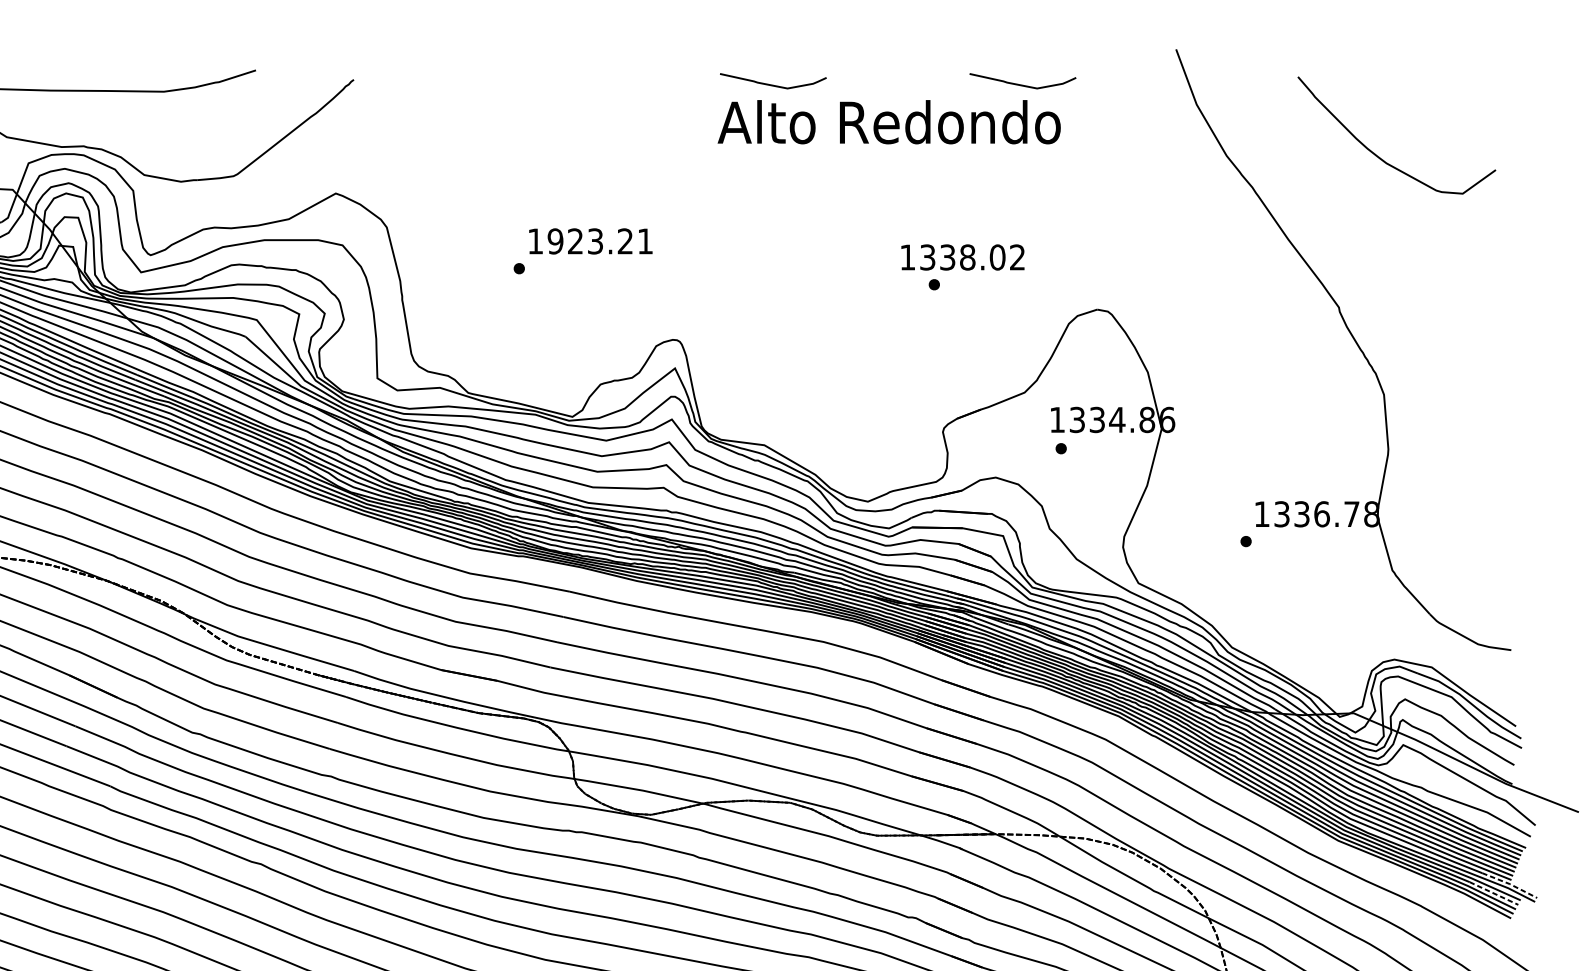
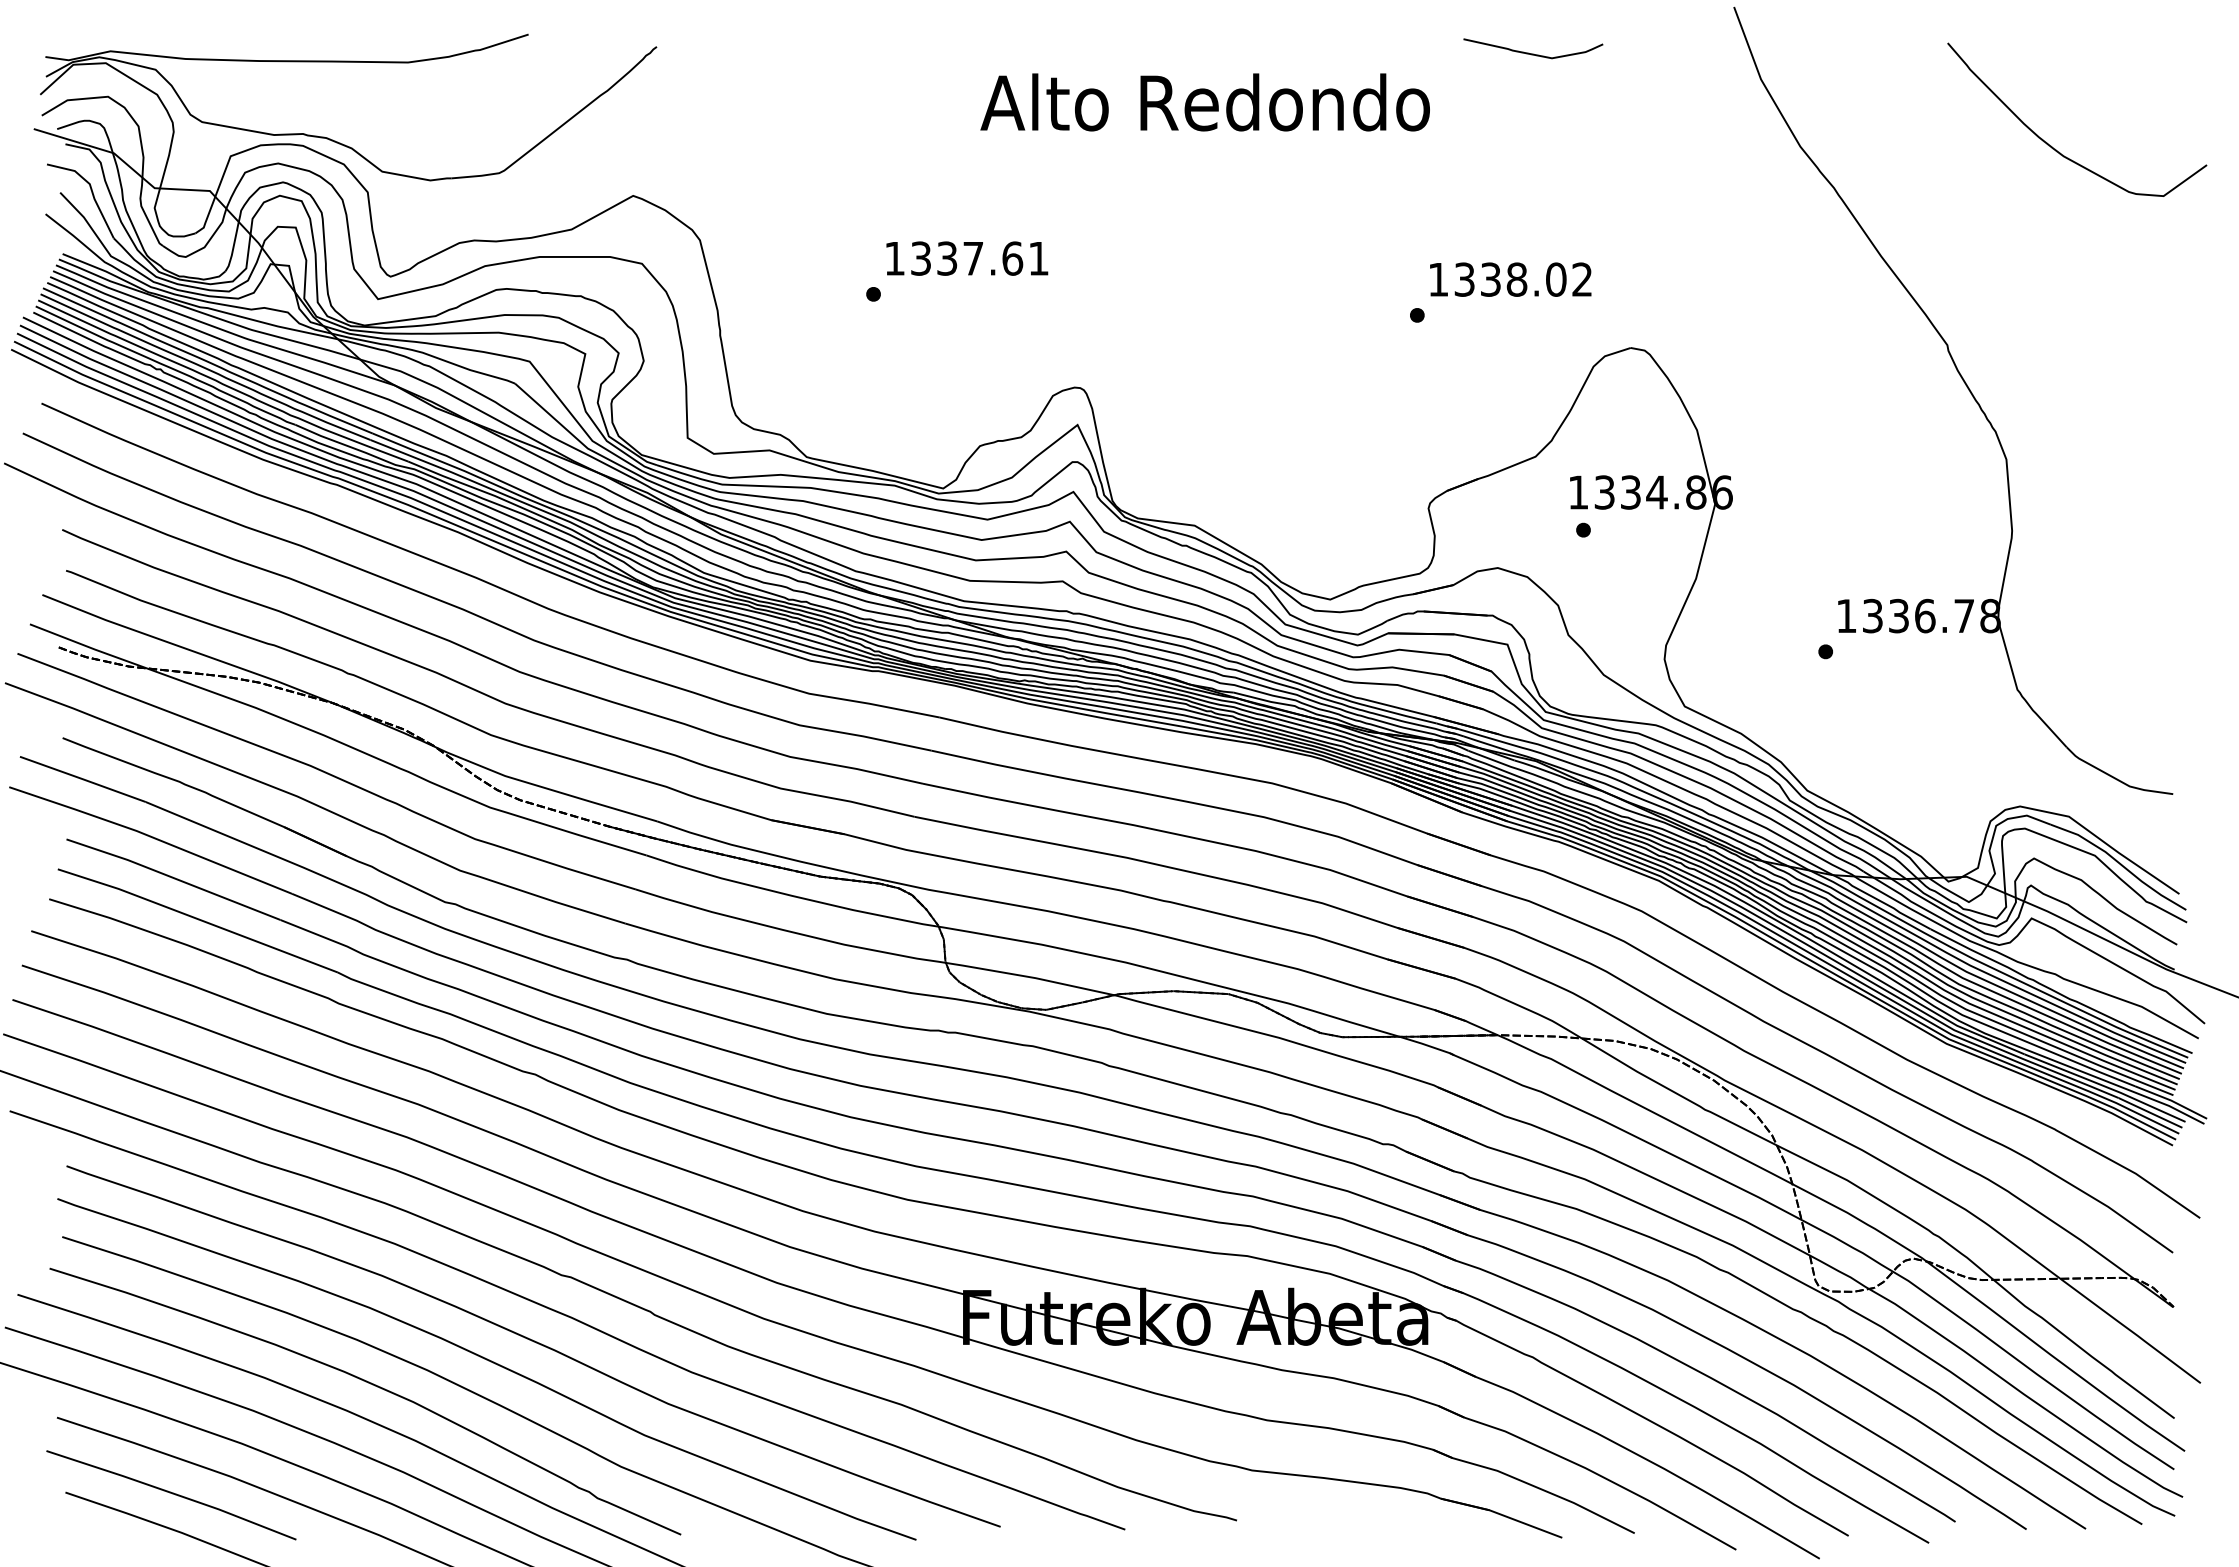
curve: (773, 84) -> (1206, 53), removed
text: (888, 122) -> (1204, 102), moved
curve: (1381, 158) -> (2056, 149), moved
text: (590, 241) -> (966, 258), 1923.21 -> 1337.61
text: (962, 257) -> (1510, 279), moved
line: (1510, 884) -> (2172, 1101), dashed -> solid
line: (1494, 893) -> (2150, 1113), dashed -> solid

